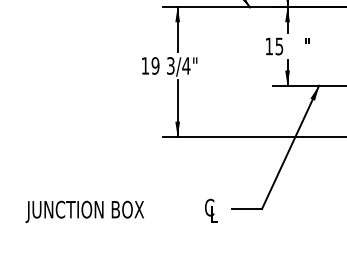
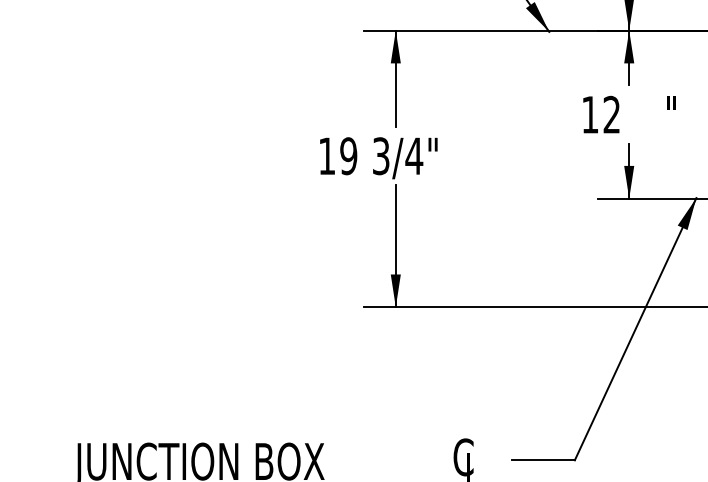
text: (279, 46) -> (612, 114), 15 -> 12

